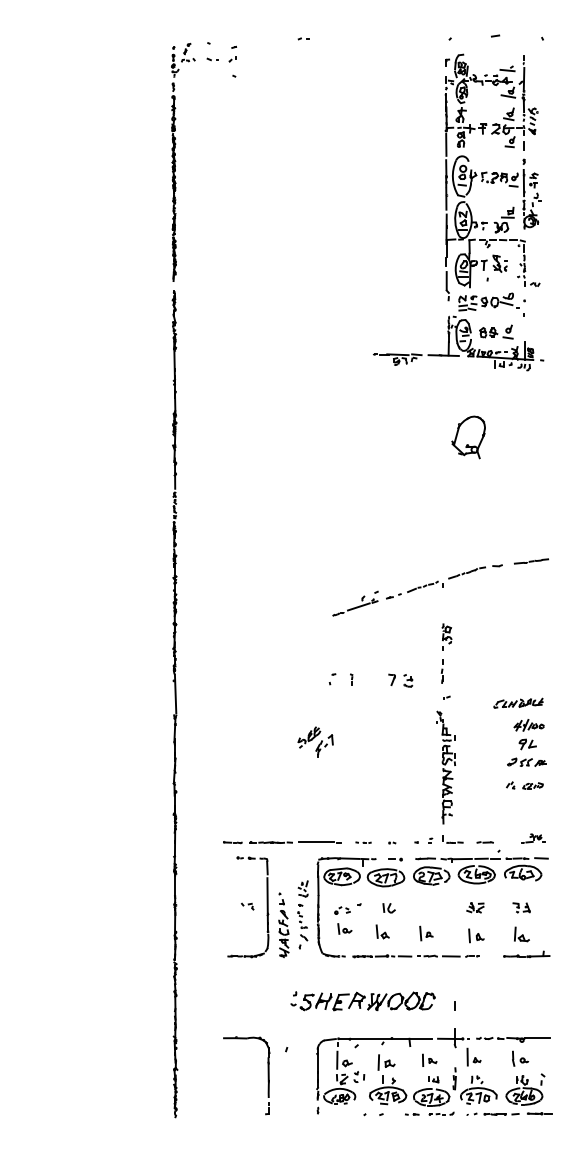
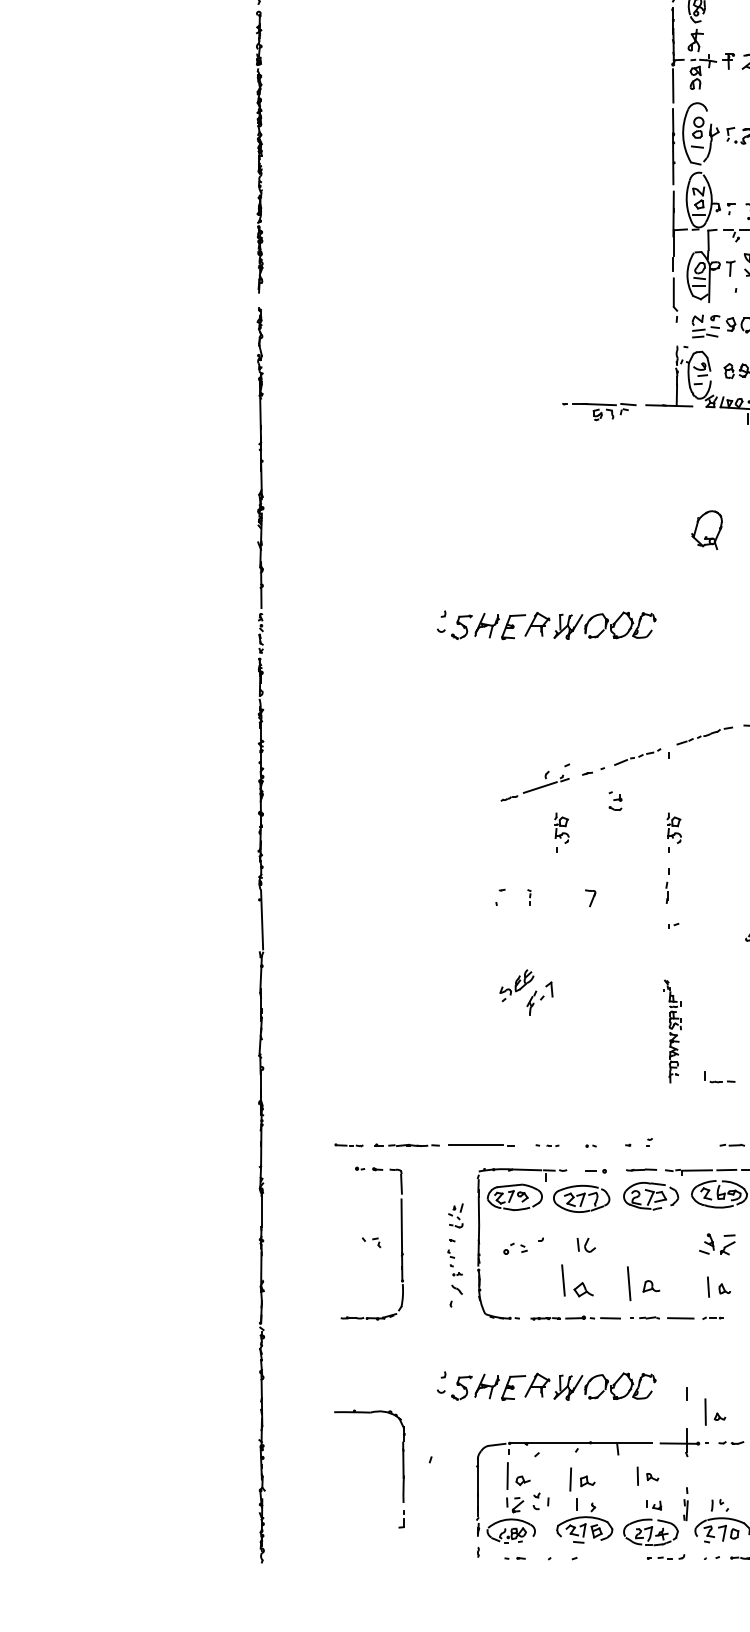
part: (468, 437) -> (706, 530), size x0.6
part: (362, 500) -> (545, 625), added
part: (372, 636) -> (561, 832), added
part: (408, 680) -> (615, 800), moved
part: (315, 741) -> (526, 991), moved
part: (445, 767) -> (671, 1031), size x0.6
part: (452, 839) -> (719, 1076), moved
part: (475, 907) -> (717, 1244), size x1.4
part: (283, 925) -> (425, 1271), removed
part: (344, 928) -> (518, 1275), removed
part: (382, 931) -> (576, 1280), size x1.6
part: (426, 933) -> (643, 1283), size x1.6
part: (473, 1056) -> (714, 1411), moved
part: (267, 1075) -> (401, 1468), moved
line: (412, 1114) -> (515, 1558), moved

